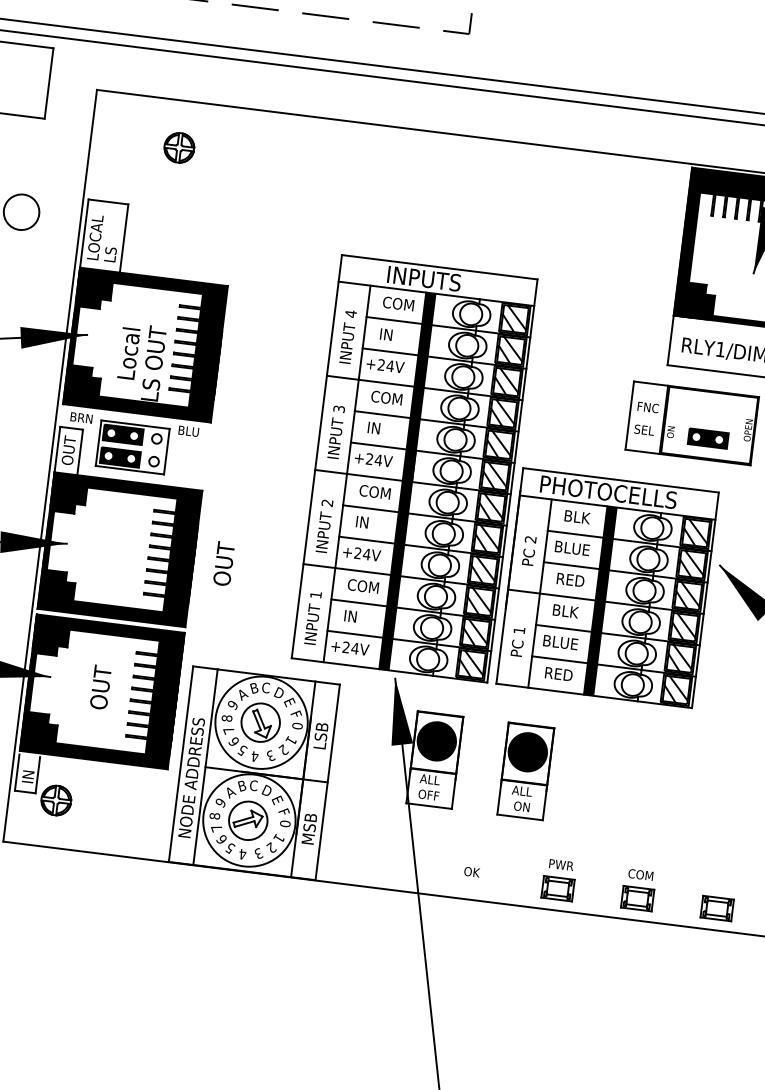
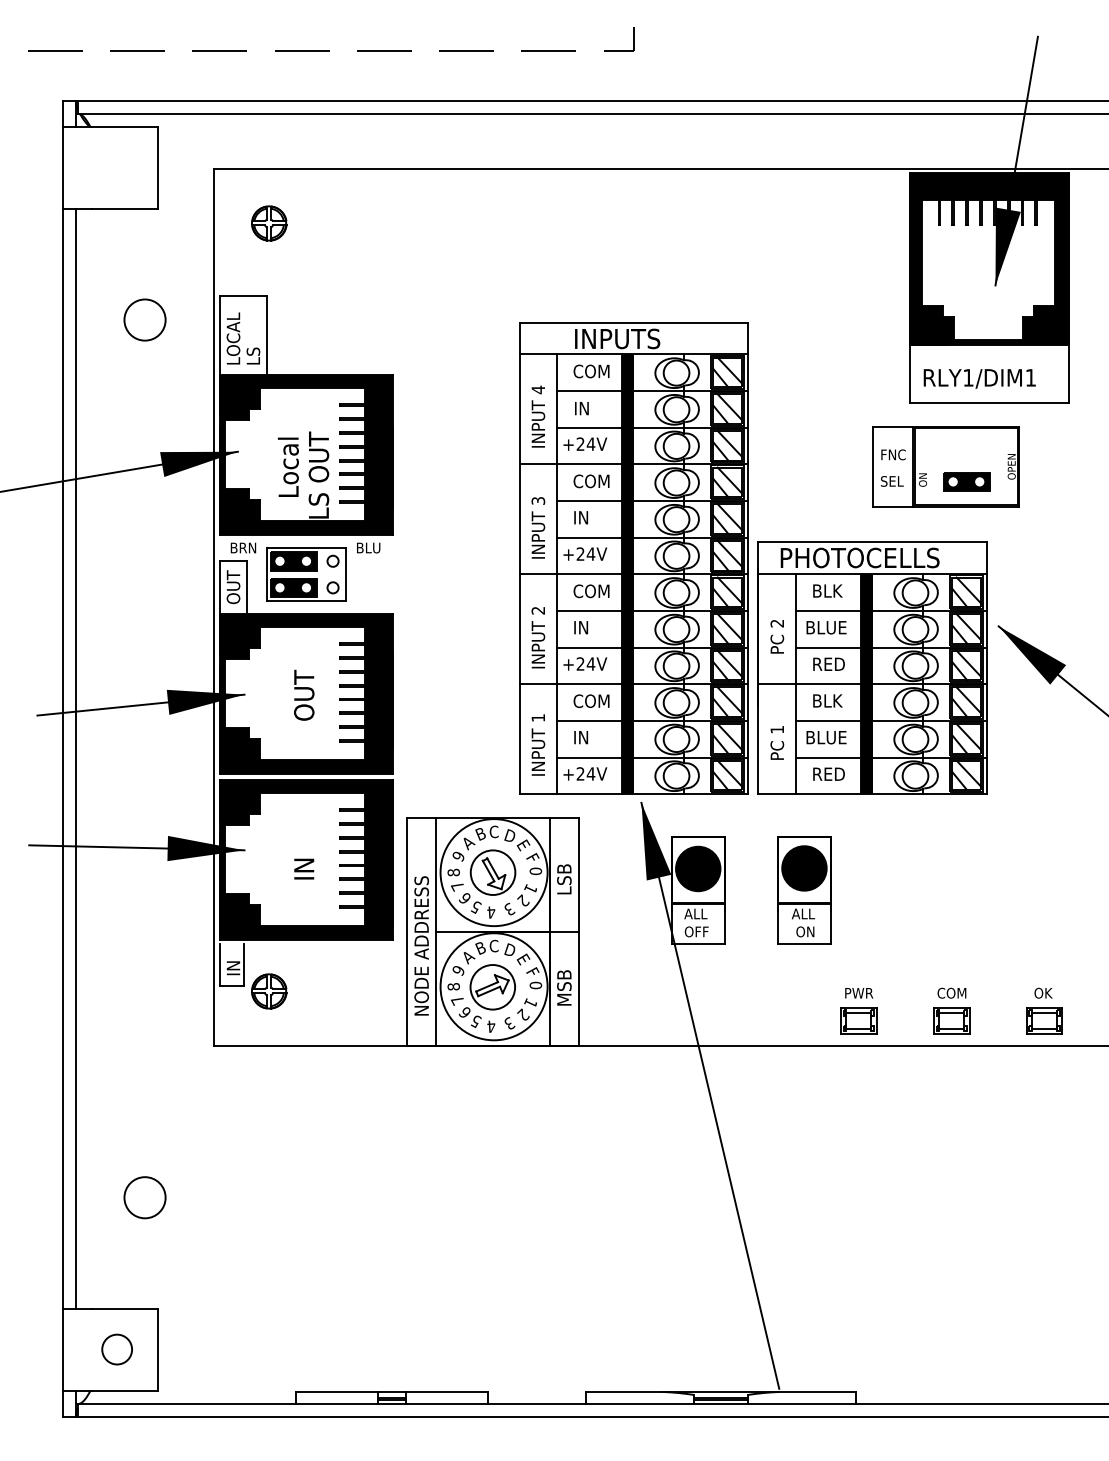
part: (179, 147) -> (269, 223), moved
text: (224, 563) -> (304, 694), moved
text: (101, 686) -> (304, 854), OUT -> IN
text: (472, 871) -> (1043, 992), moved

